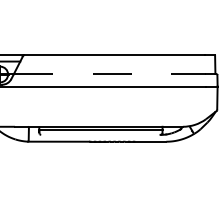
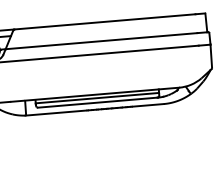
line: (109, 74) -> (101, 41), dashed -> solid
line: (100, 134) -> (97, 102), added

